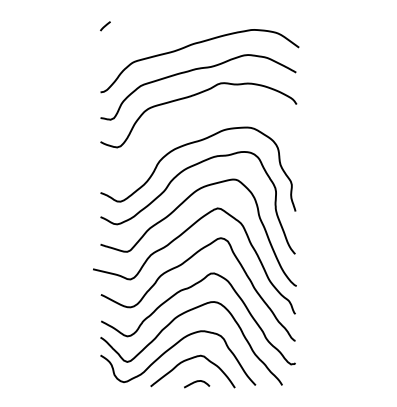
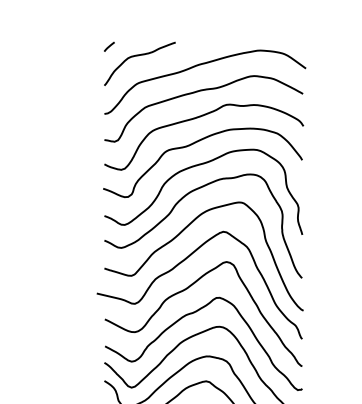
curve: (135, 35) -> (139, 56), added
curve: (188, 122) -> (193, 144), added

